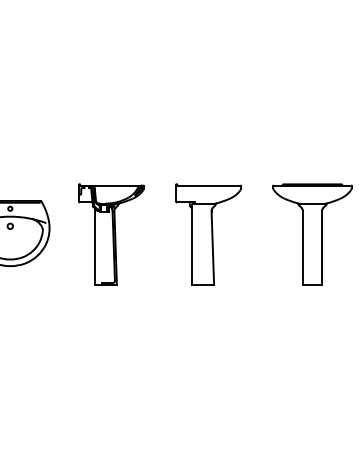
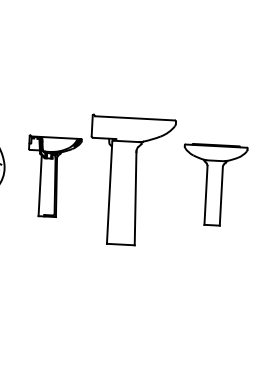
part: (208, 234) -> (131, 180), size x1.6

